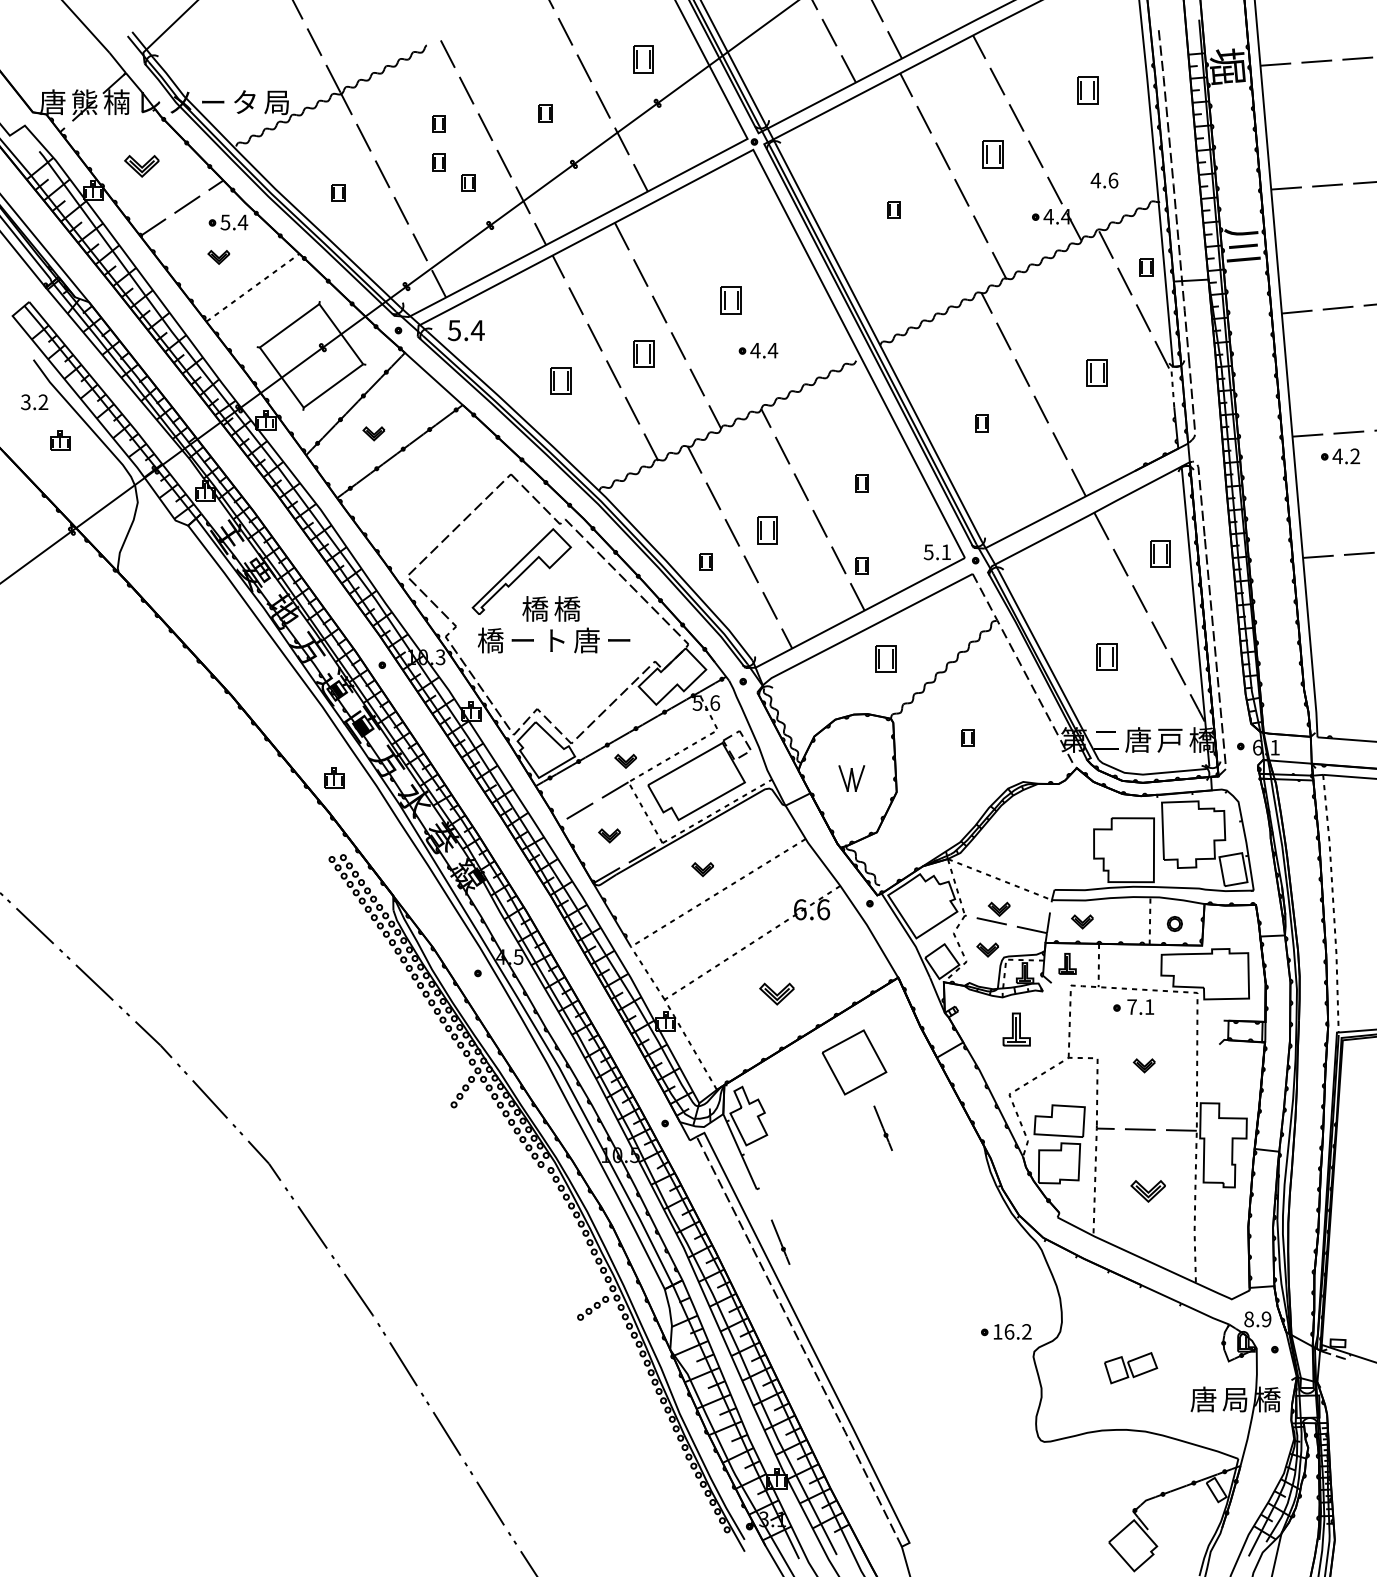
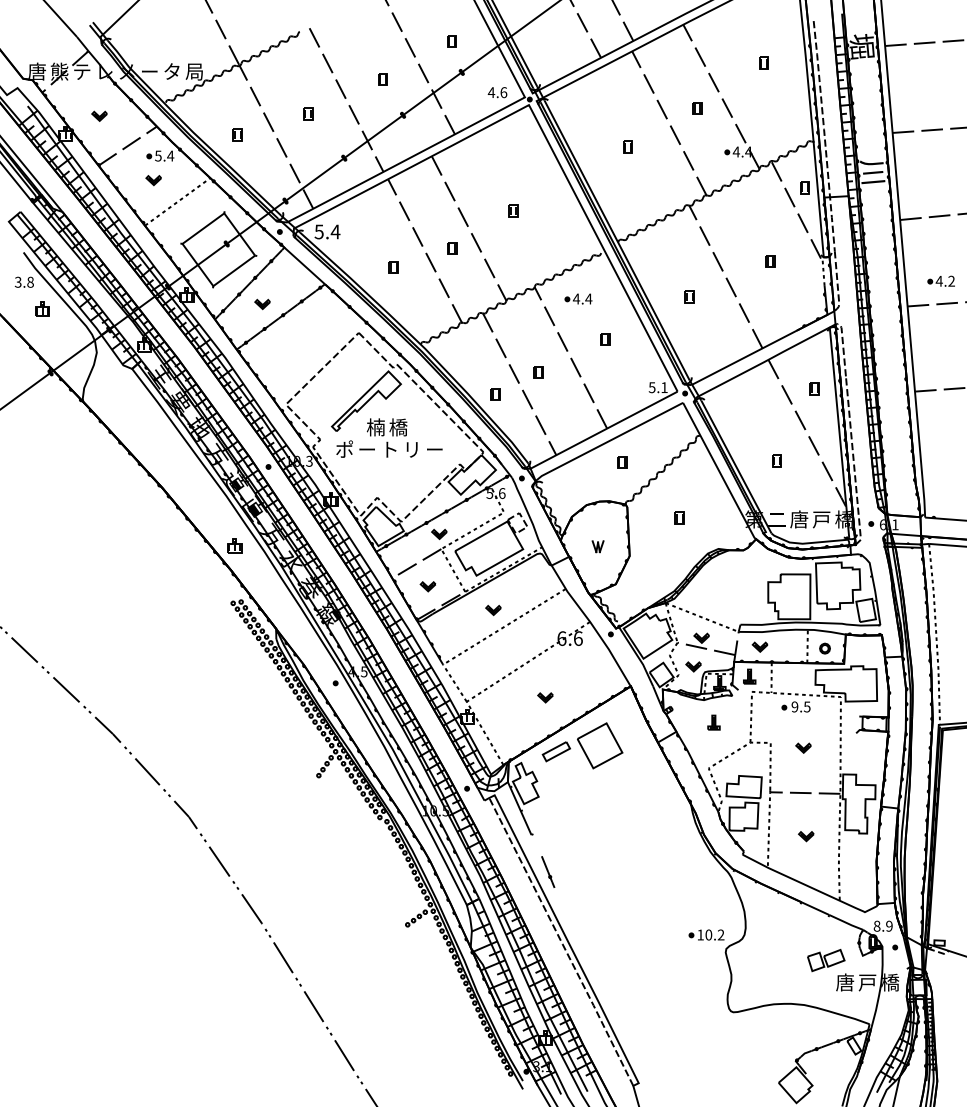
part: (642, 59) -> (451, 41), size x0.62
part: (1087, 89) -> (763, 62), size x0.62
text: (115, 102) -> (81, 71), 楠 -> テ
part: (439, 123) -> (308, 86), removed
part: (993, 154) -> (697, 108), size x0.62
part: (141, 164) -> (99, 115), size x0.62
text: (1104, 180) -> (497, 92), moved
part: (467, 183) -> (328, 128), removed
part: (731, 299) -> (513, 210), size x0.62
part: (758, 349) -> (578, 298), moved
part: (644, 354) -> (452, 248), size x0.62
part: (1097, 372) -> (770, 261), size x0.62
part: (560, 381) -> (393, 267), size x0.62
text: (43, 401) -> (30, 281), 3.2 -> 3.8
part: (1339, 455) -> (940, 280), moved
part: (766, 530) -> (538, 372), size x0.62
part: (1159, 553) -> (814, 388), size x0.62
part: (862, 566) -> (605, 397), removed
text: (536, 609) -> (376, 427), 橋 -> 楠
text: (490, 640) -> (344, 449), 橋 -> ポ
text: (587, 640) -> (412, 449), 唐 -> リ
part: (1105, 656) -> (776, 460), size x0.62
part: (886, 658) -> (622, 462), size x0.62
line: (1024, 671) -> (719, 471), dashed -> solid
part: (850, 778) -> (597, 546), size x0.62
part: (776, 993) -> (545, 697), size x0.62
text: (1139, 1006) -> (800, 706), 7.1 -> 9.5
part: (1016, 1029) -> (713, 722), size x0.62
part: (791, 1070) -> (555, 751), added
part: (883, 1127) -> (620, 791), removed
part: (1148, 1191) -> (806, 836), size x0.62
text: (1008, 1331) -> (708, 934), 16.2 -> 10.2
part: (1131, 1368) -> (826, 960), moved
text: (1235, 1399) -> (867, 982), 局 -> 戸

